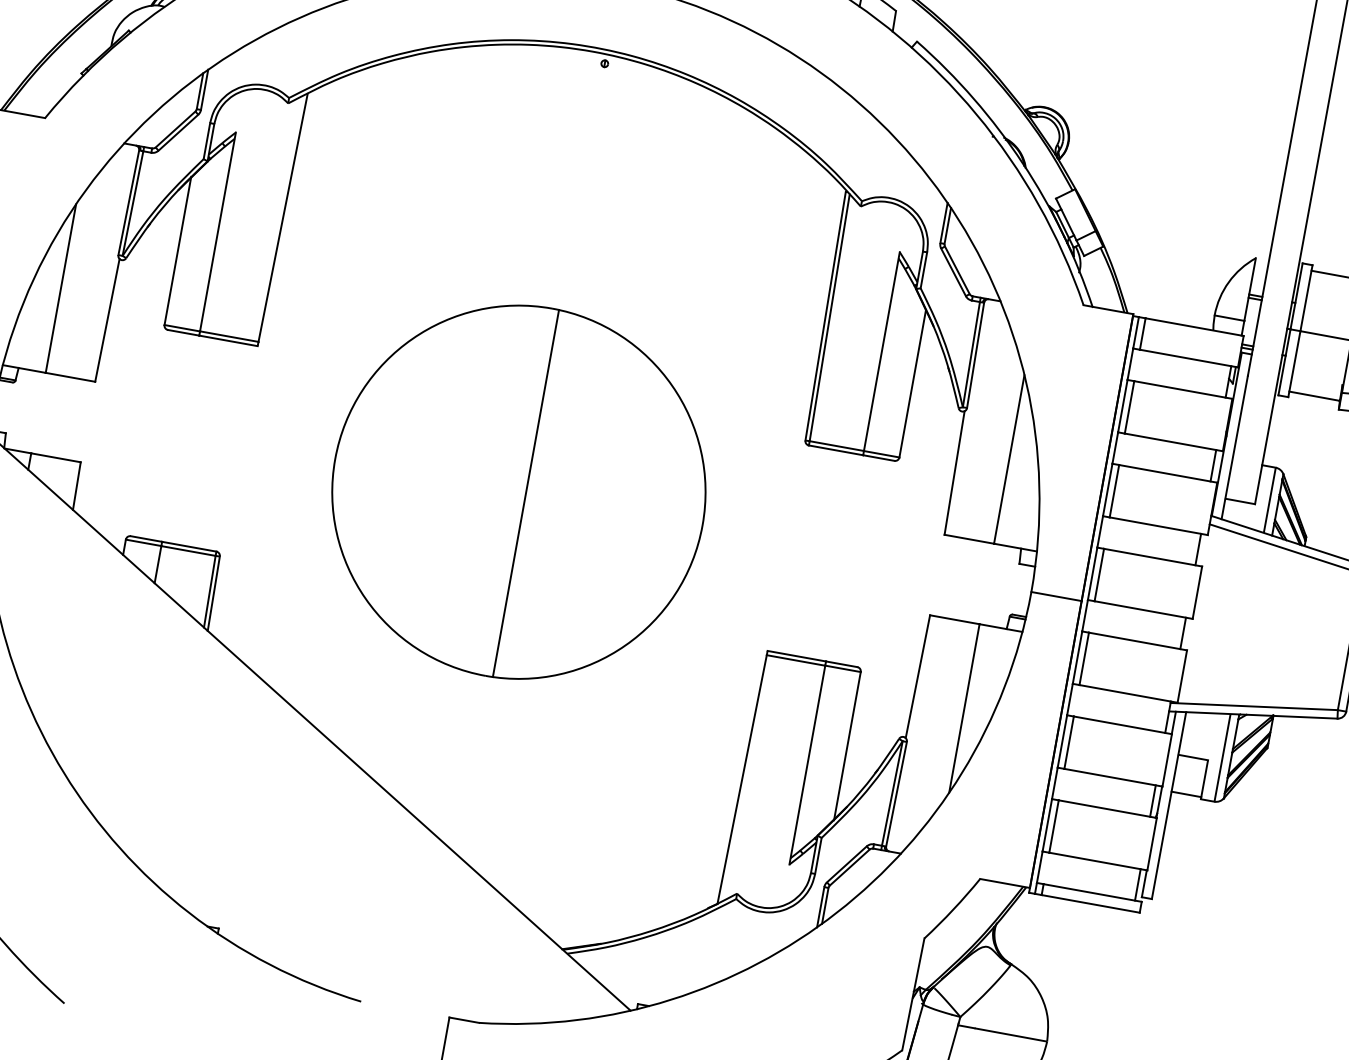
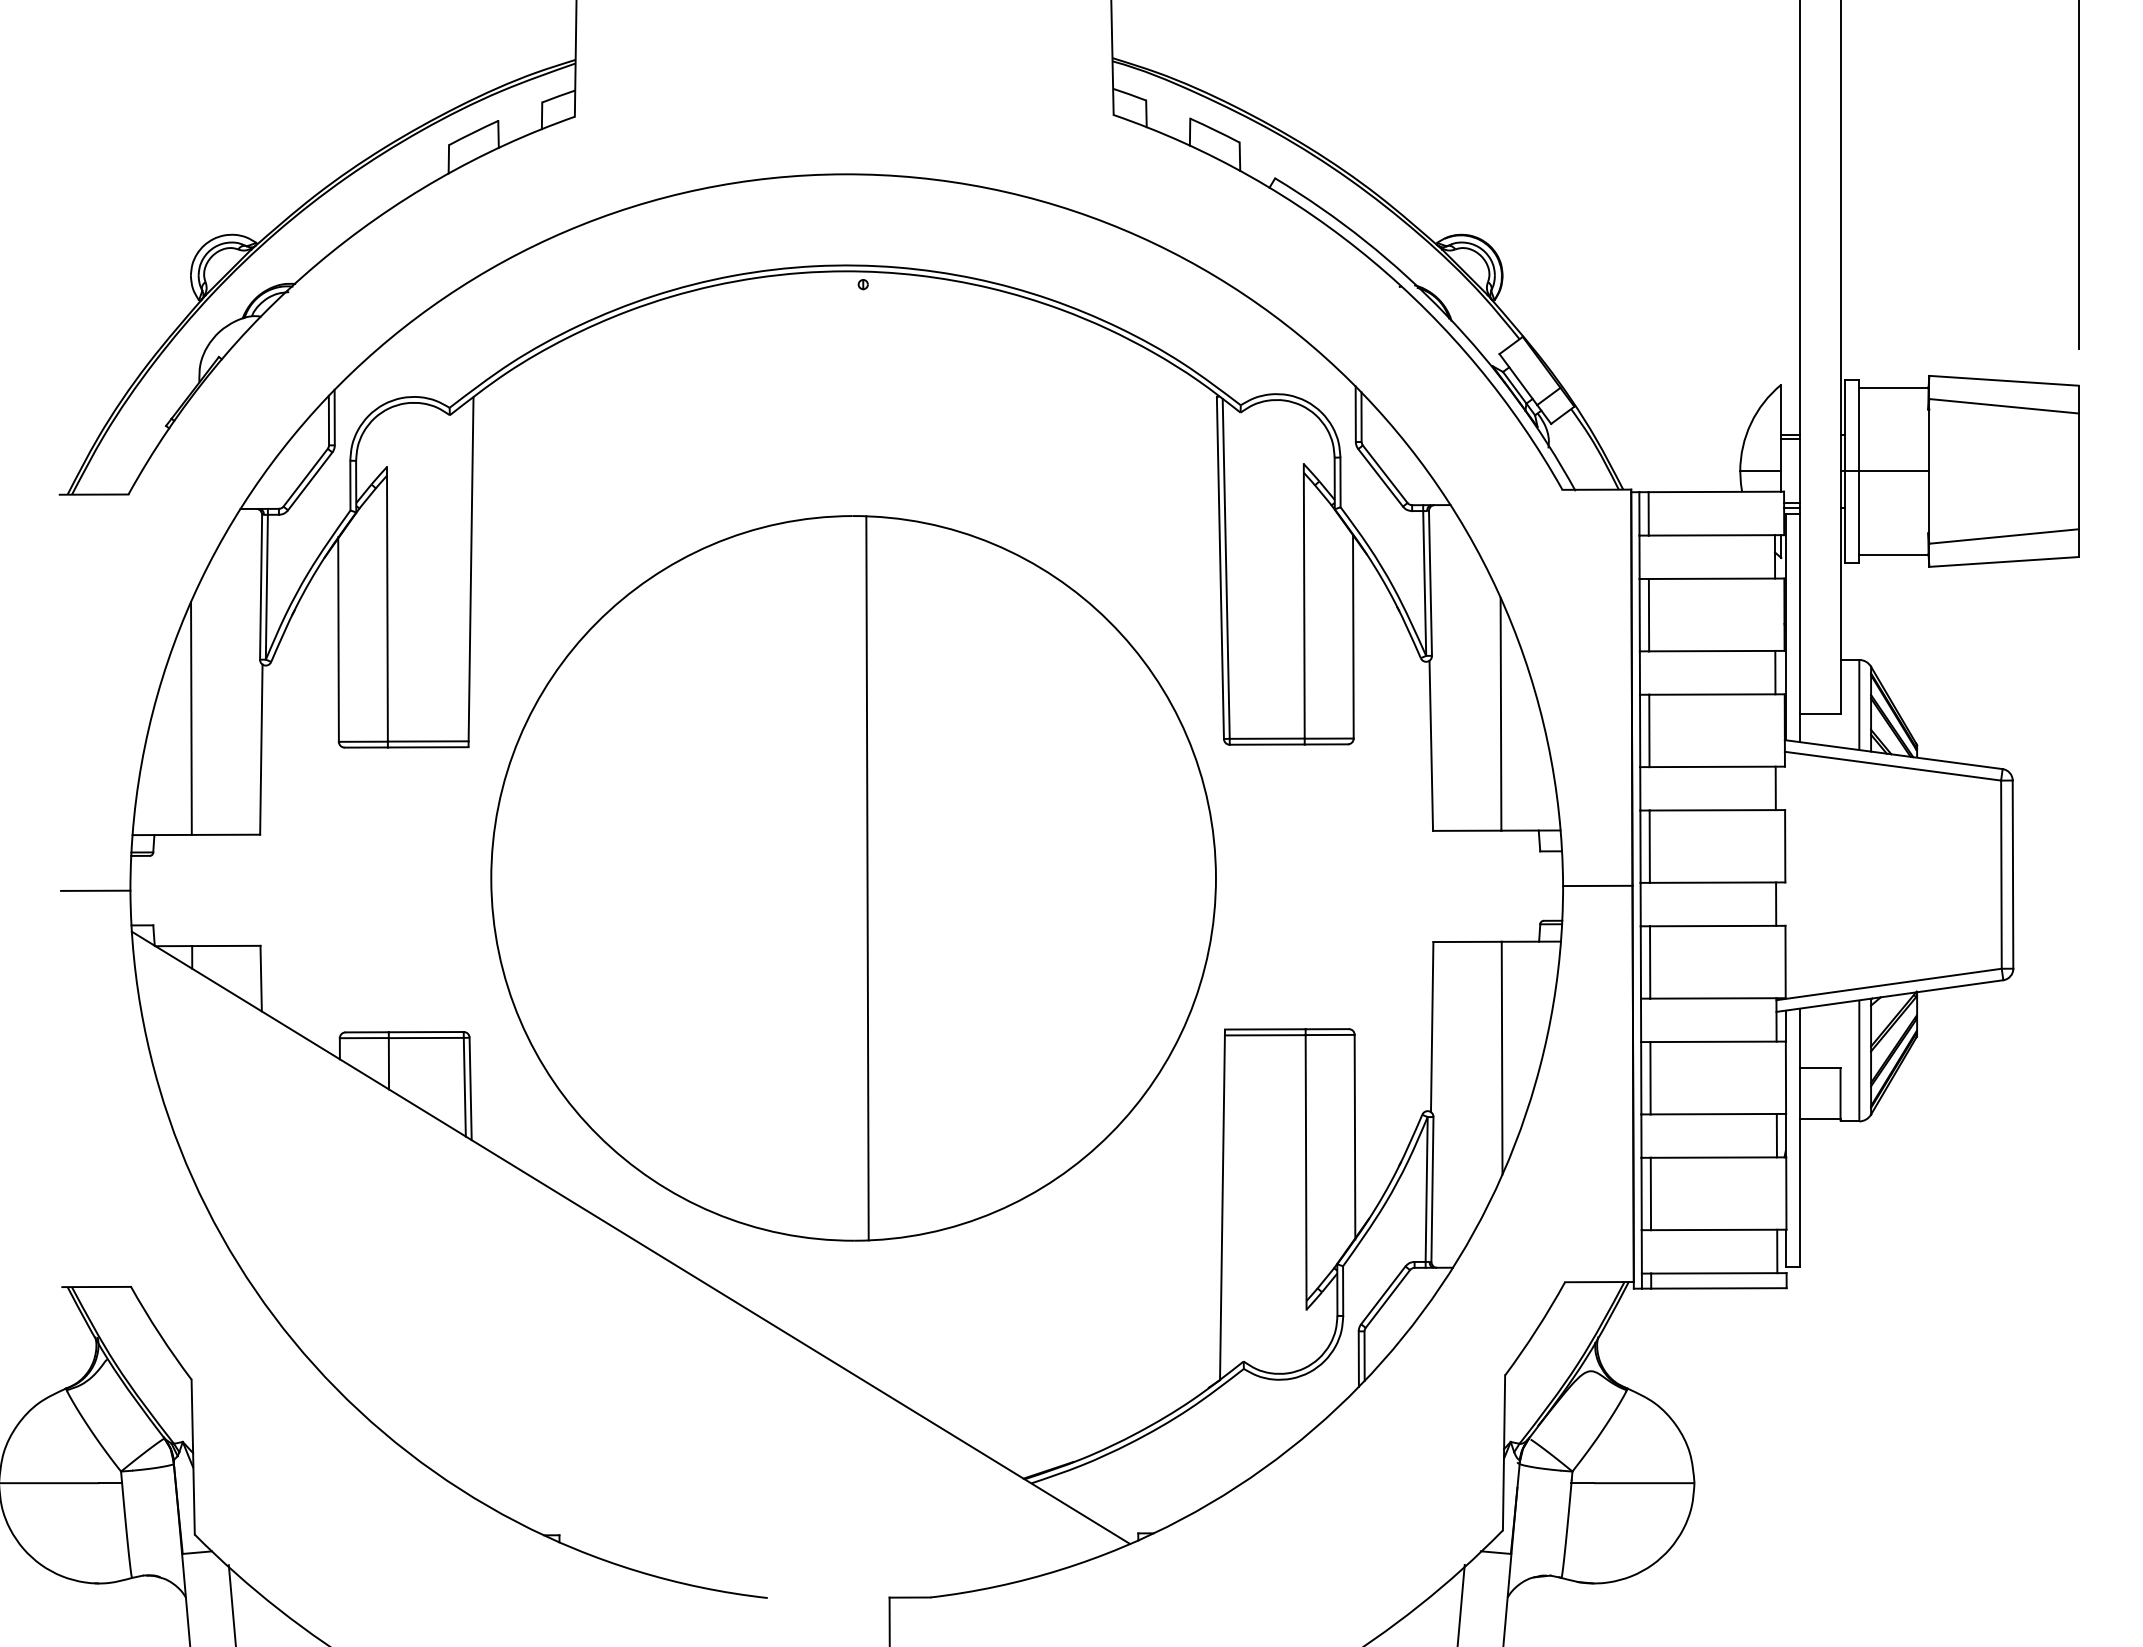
part: (518, 492) -> (853, 878), size x1.43

